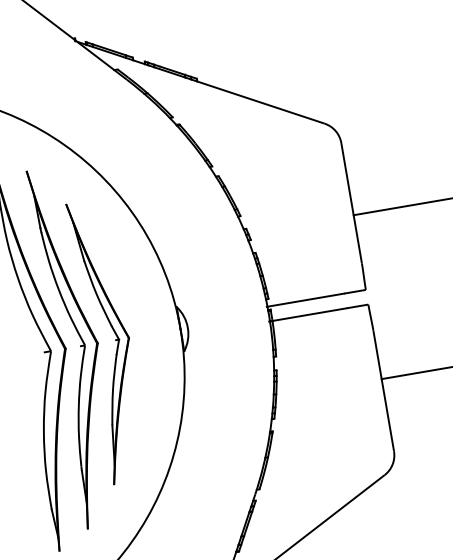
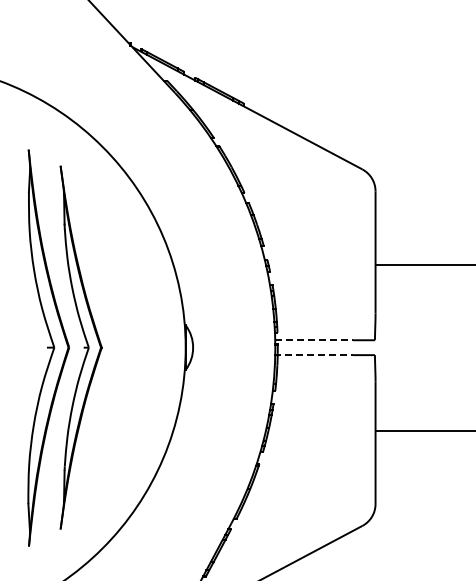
line: (306, 300) -> (314, 340), solid -> dashed
line: (308, 315) -> (314, 355), solid -> dashed
part: (109, 341) -> (113, 347), removed

